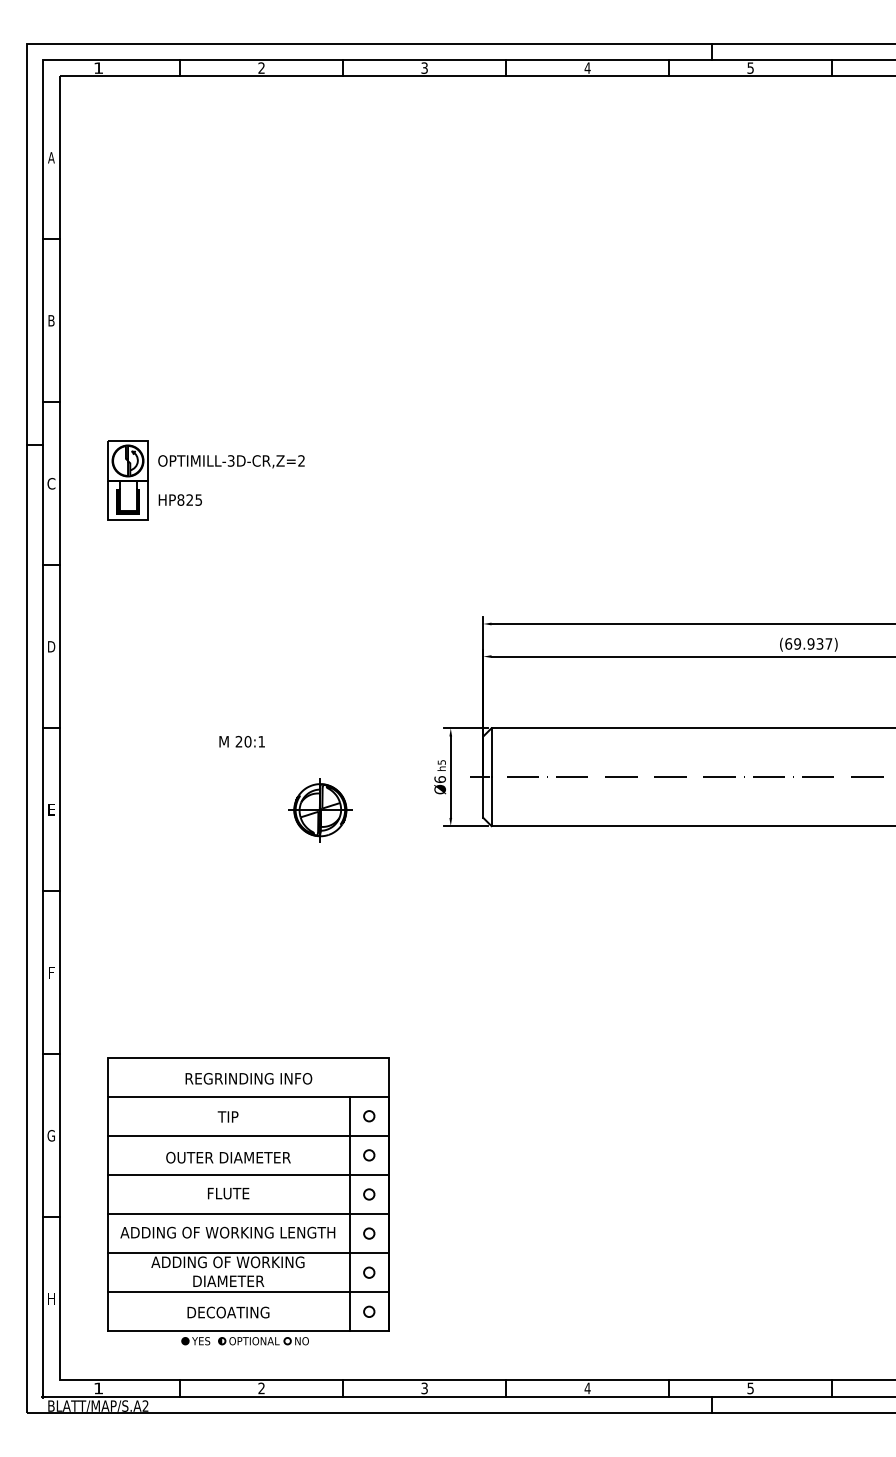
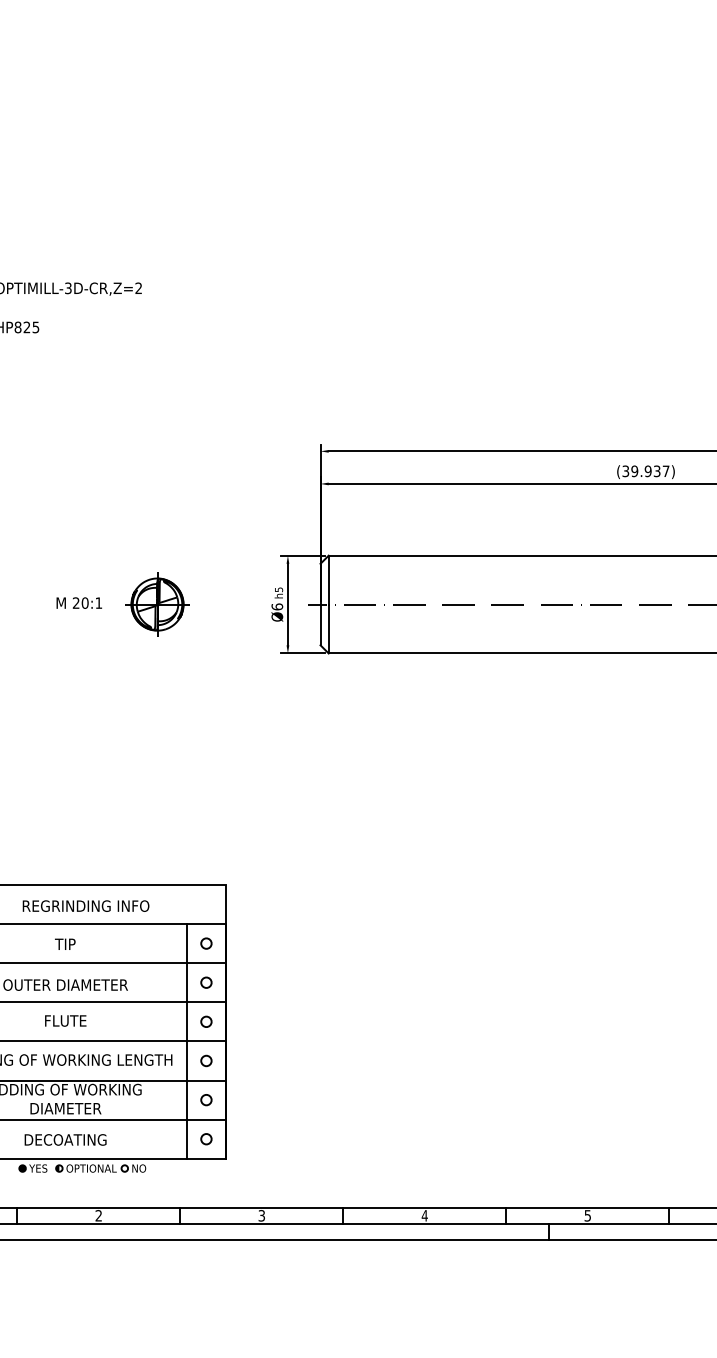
text: (788, 643) -> (625, 470), (69.937) -> (39.937)
text: (241, 741) -> (78, 602), moved
part: (320, 810) -> (157, 604), moved

